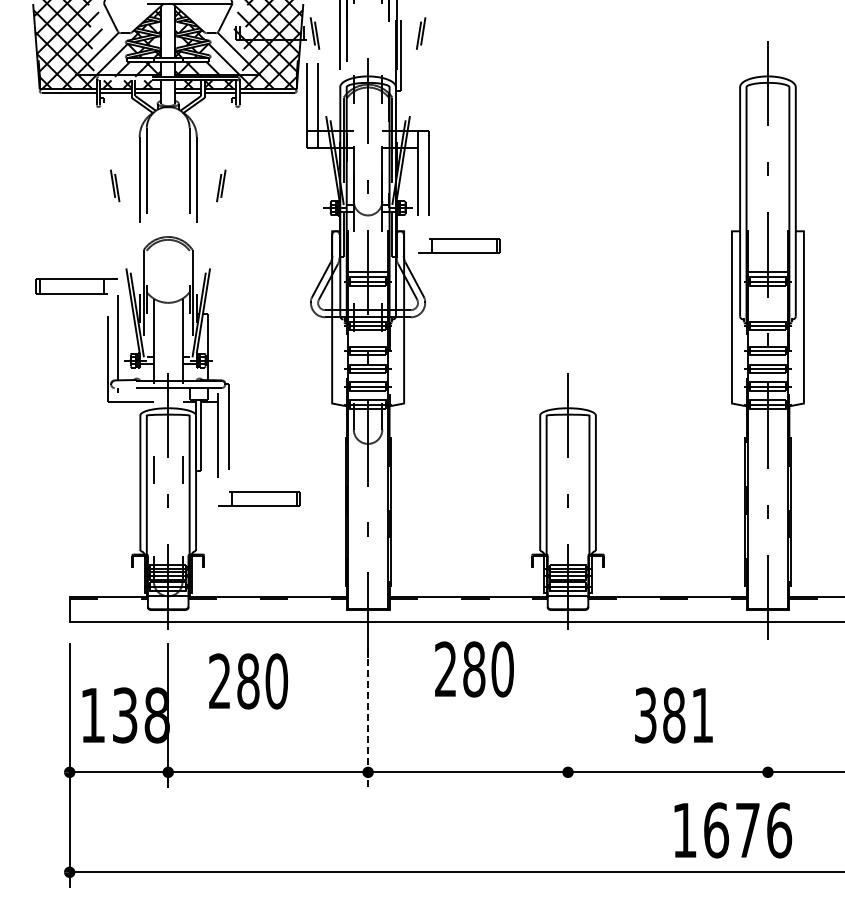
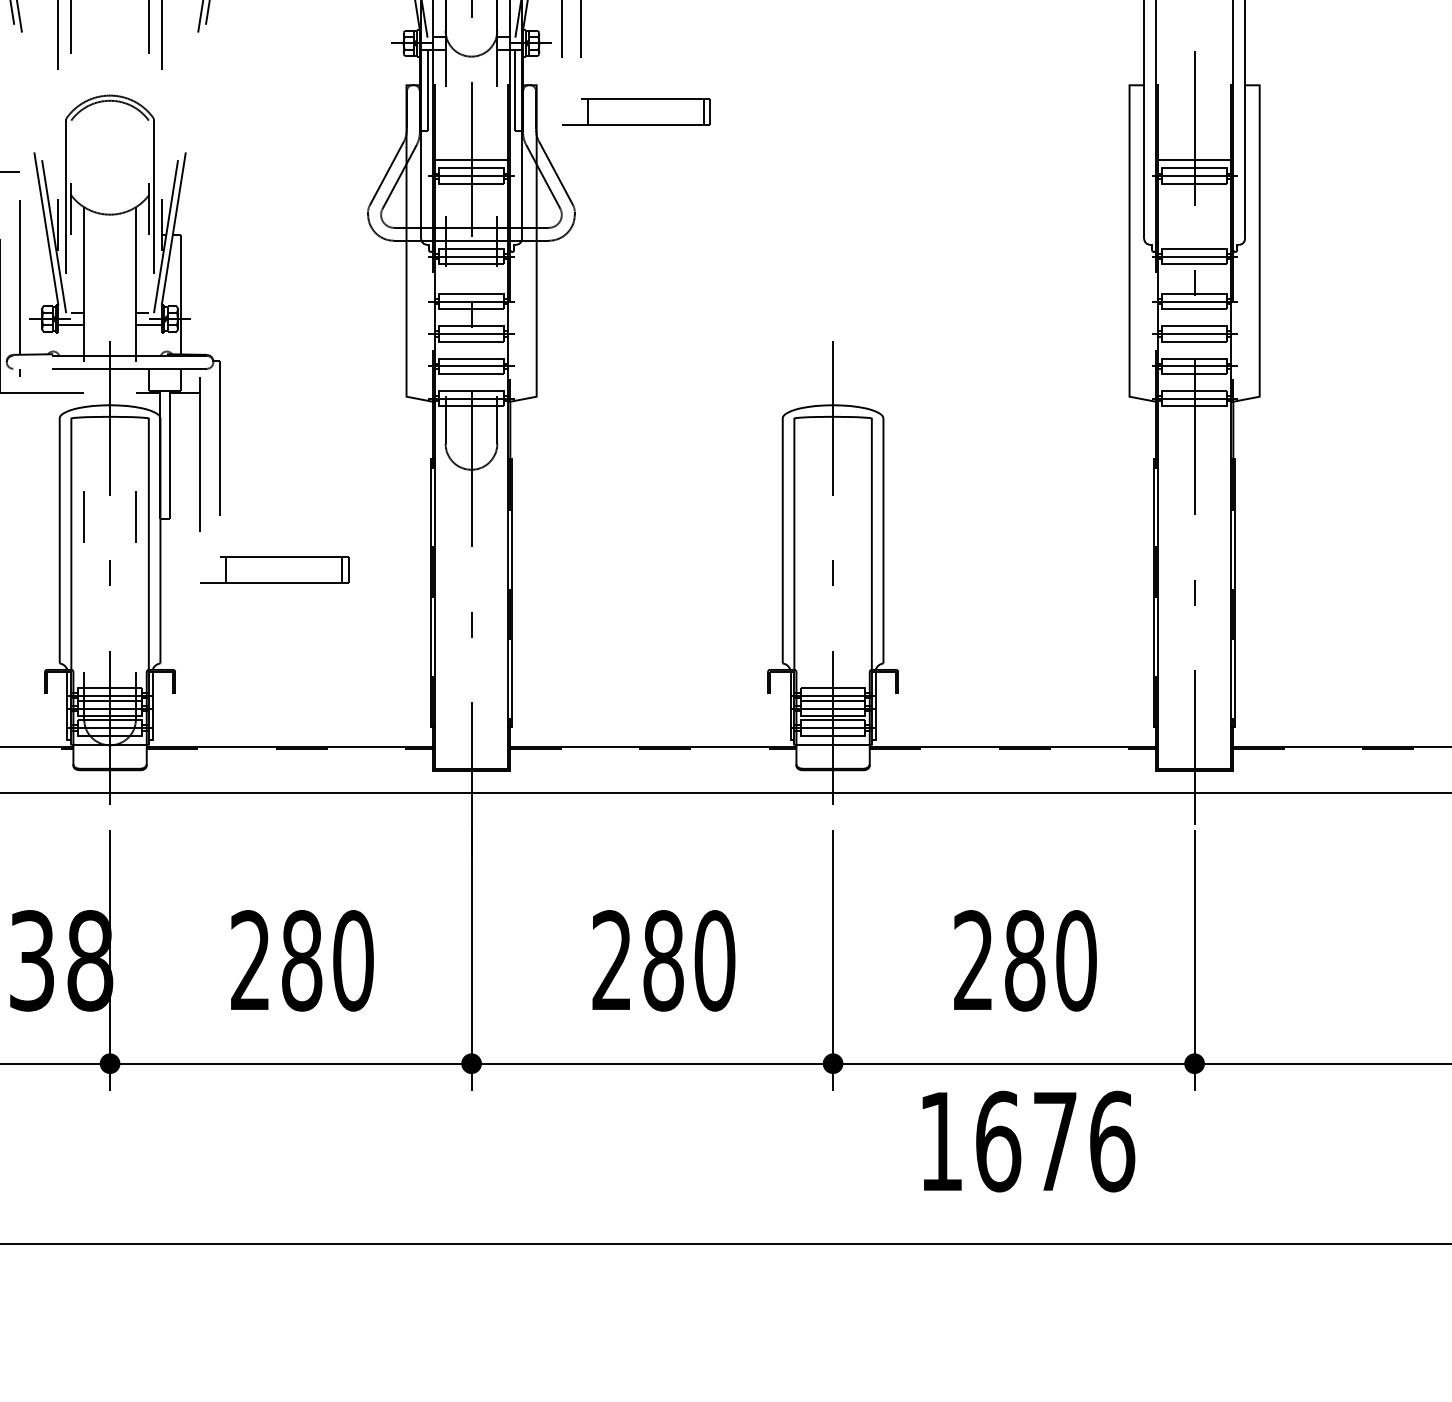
text: (474, 669) -> (663, 960), moved
text: (248, 681) -> (302, 960), moved
line: (368, 714) -> (472, 959), dashed -> solid
line: (568, 714) -> (833, 959), added
line: (767, 714) -> (1193, 959), added
text: (674, 715) -> (1025, 960), 381 -> 280
text: (733, 830) -> (1029, 1141), moved

